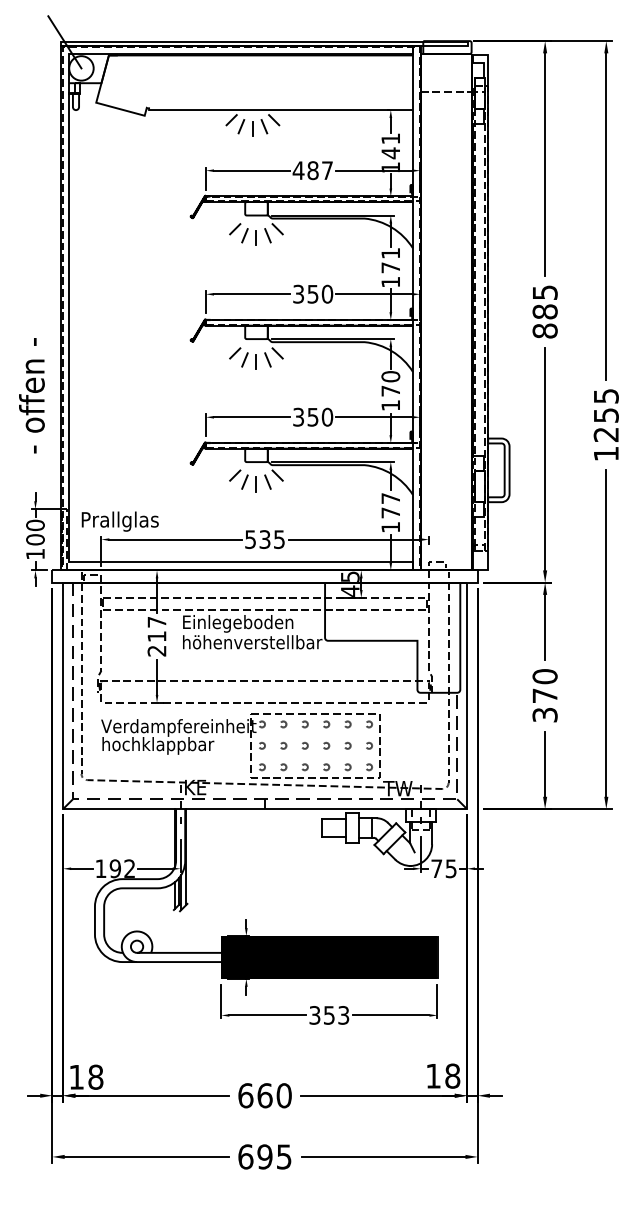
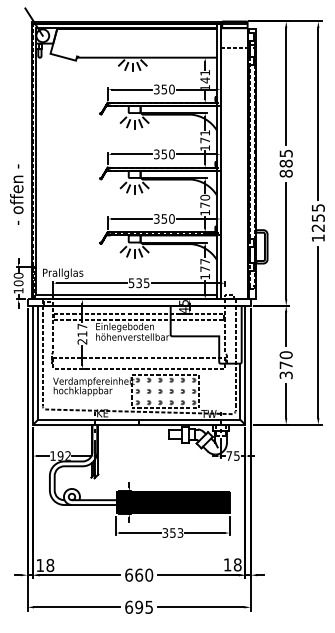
text: (311, 170) -> (163, 89), 487 -> 350
text: (31, 395) -> (16, 194), moved
line: (210, 799) -> (110, 419), dashed -> solid

